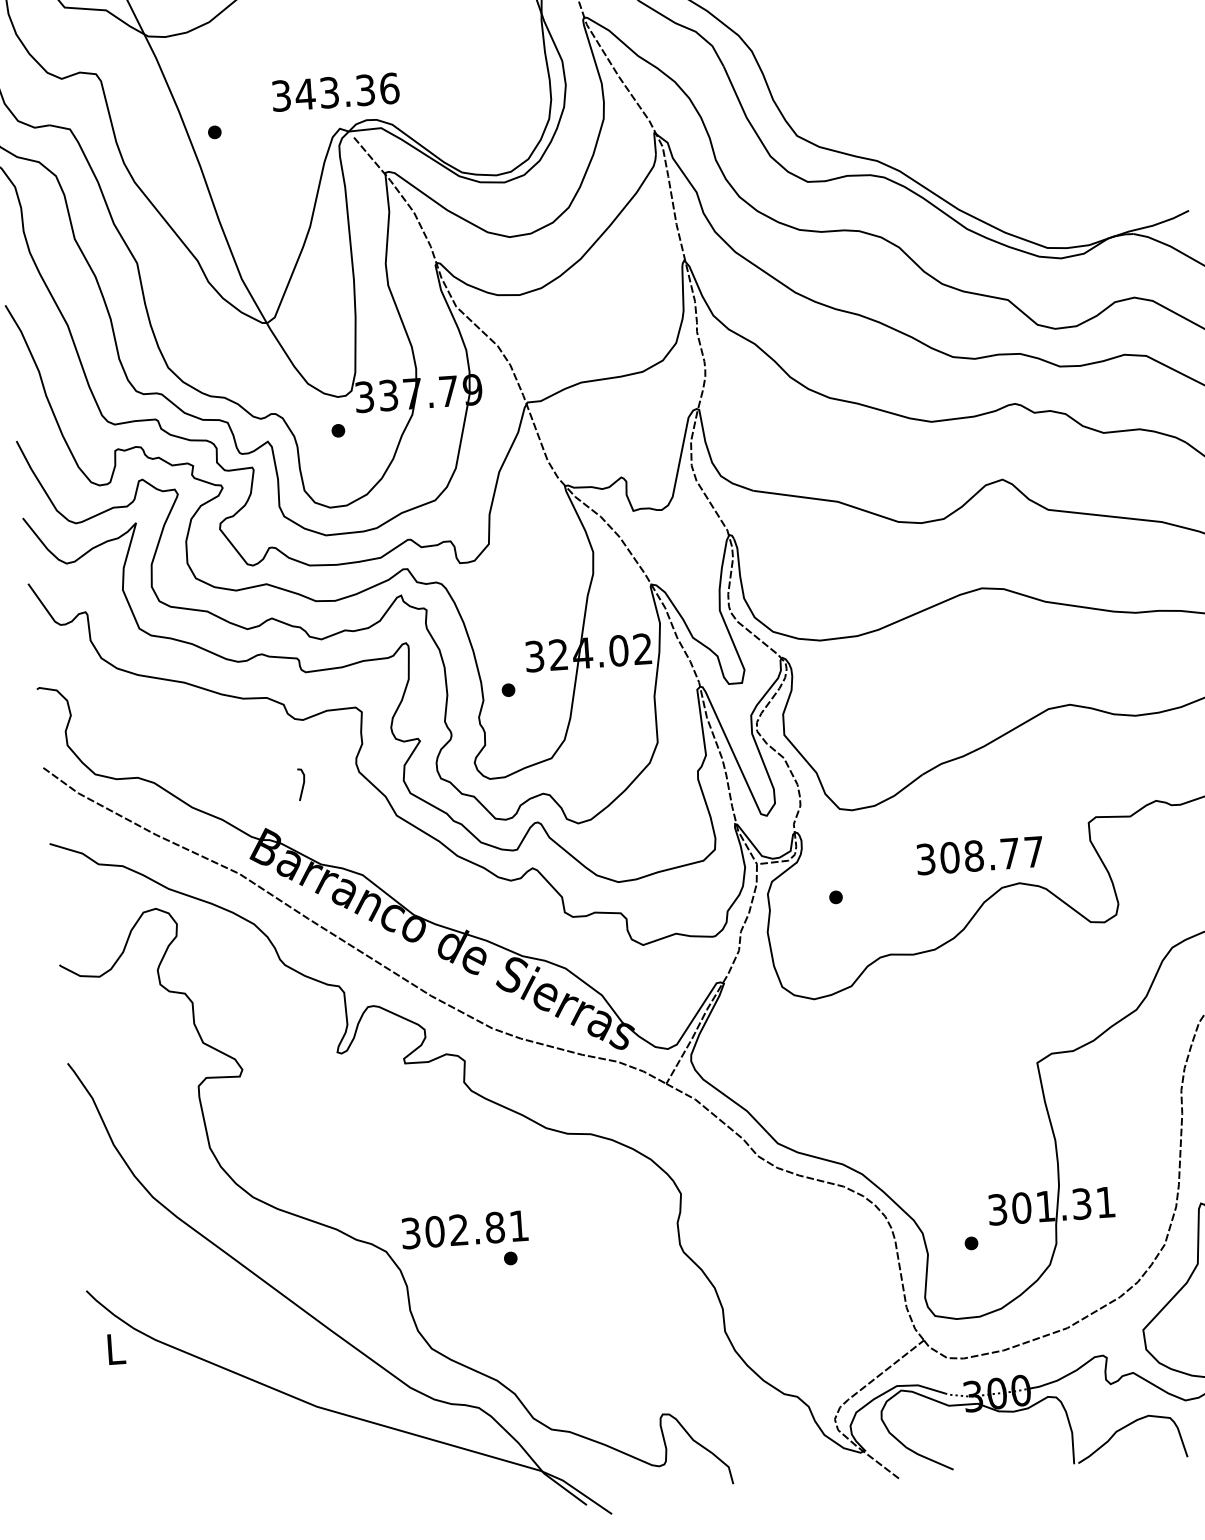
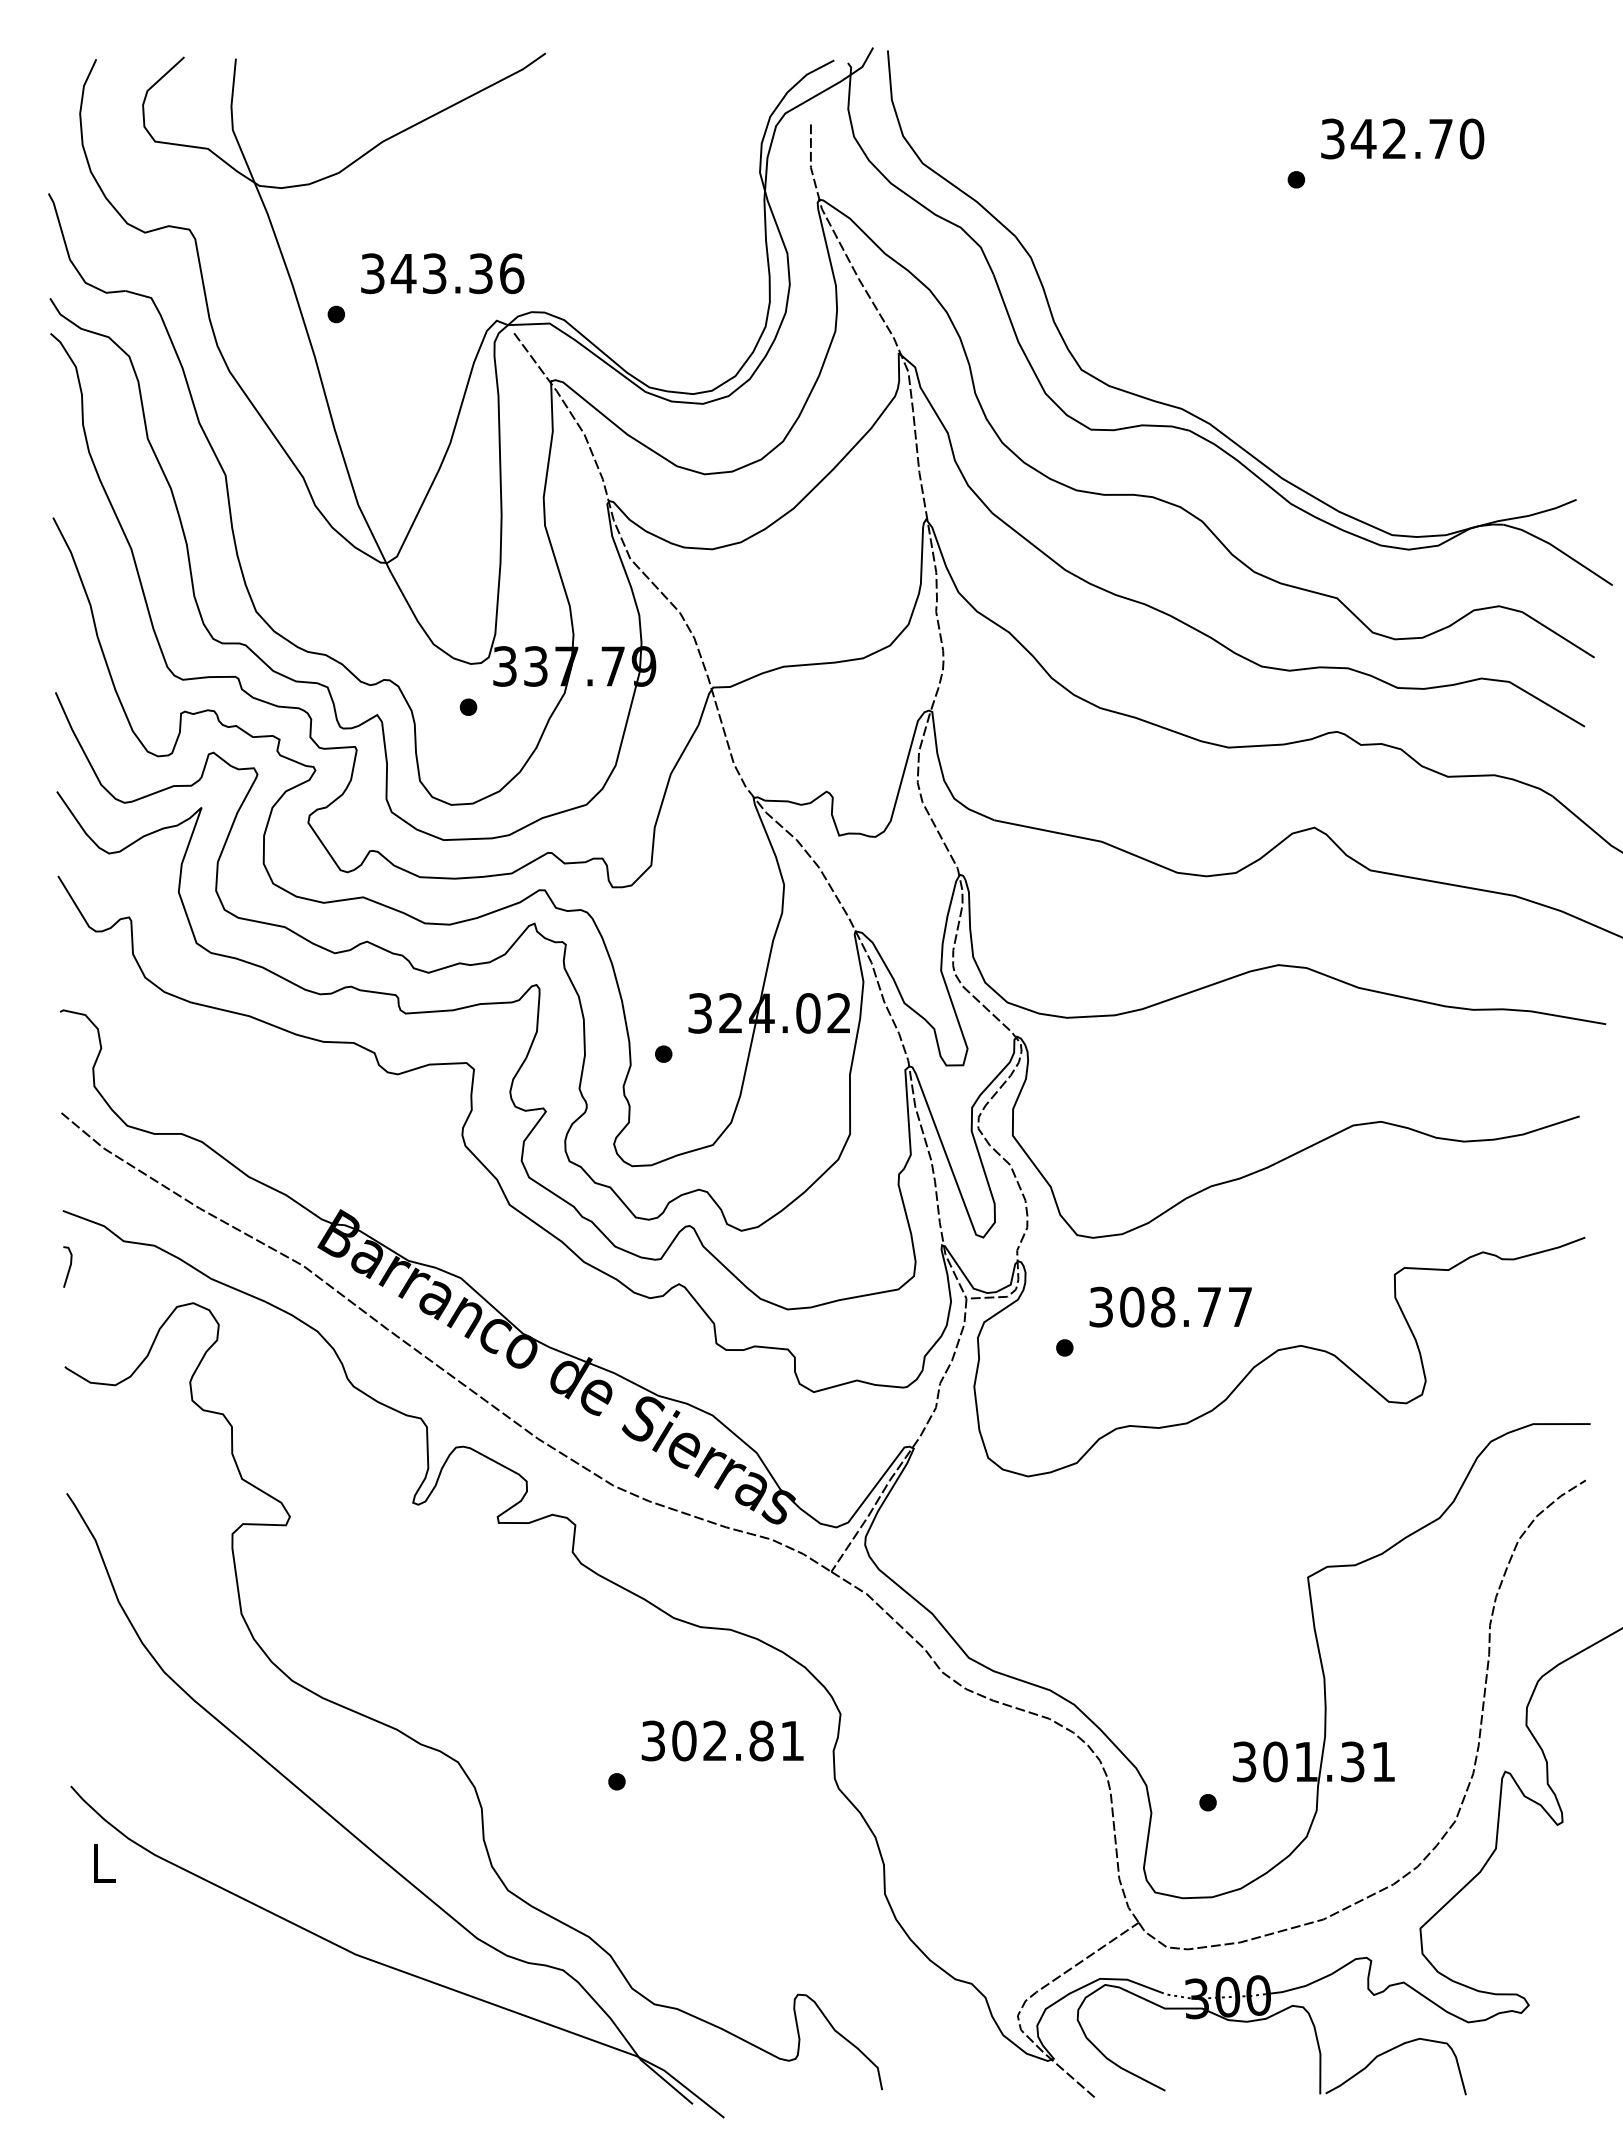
text: (335, 92) -> (442, 273), moved
line: (303, 784) -> (69, 1266), moved
text: (979, 855) -> (1170, 1306), moved
text: (464, 1229) -> (722, 1740), moved

